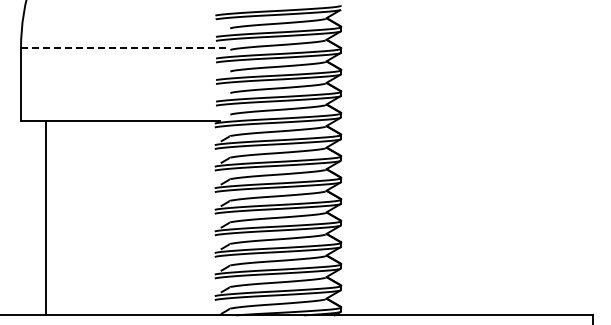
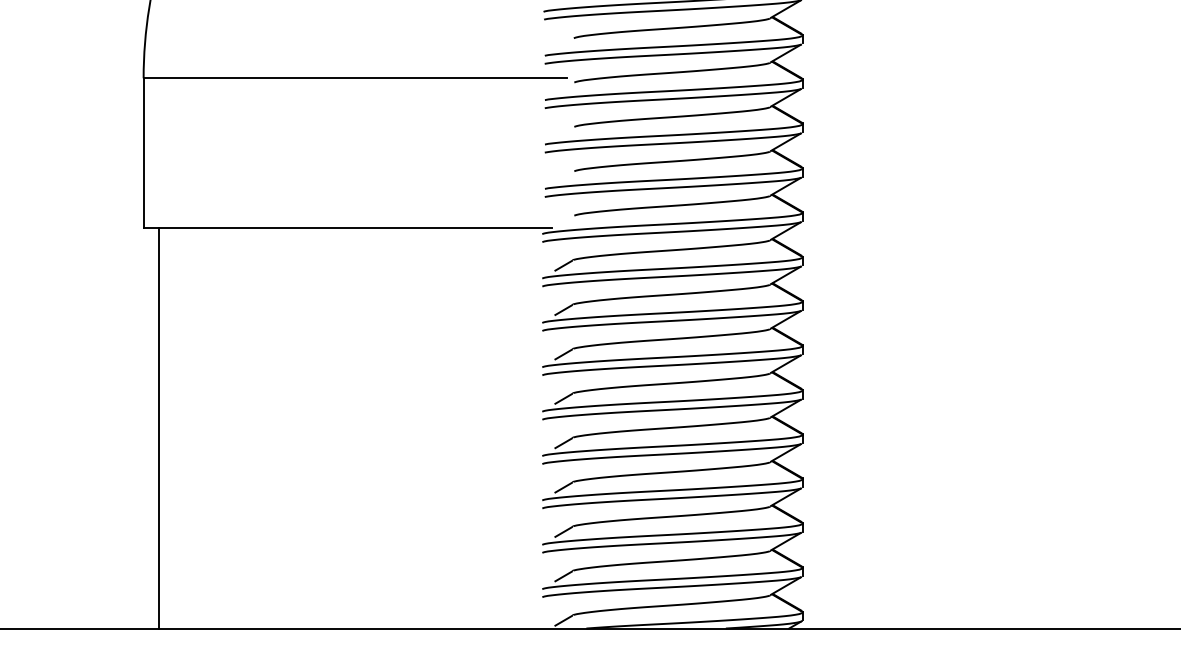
line: (124, 47) -> (356, 77), dashed -> solid
line: (45, 217) -> (158, 427), moved

